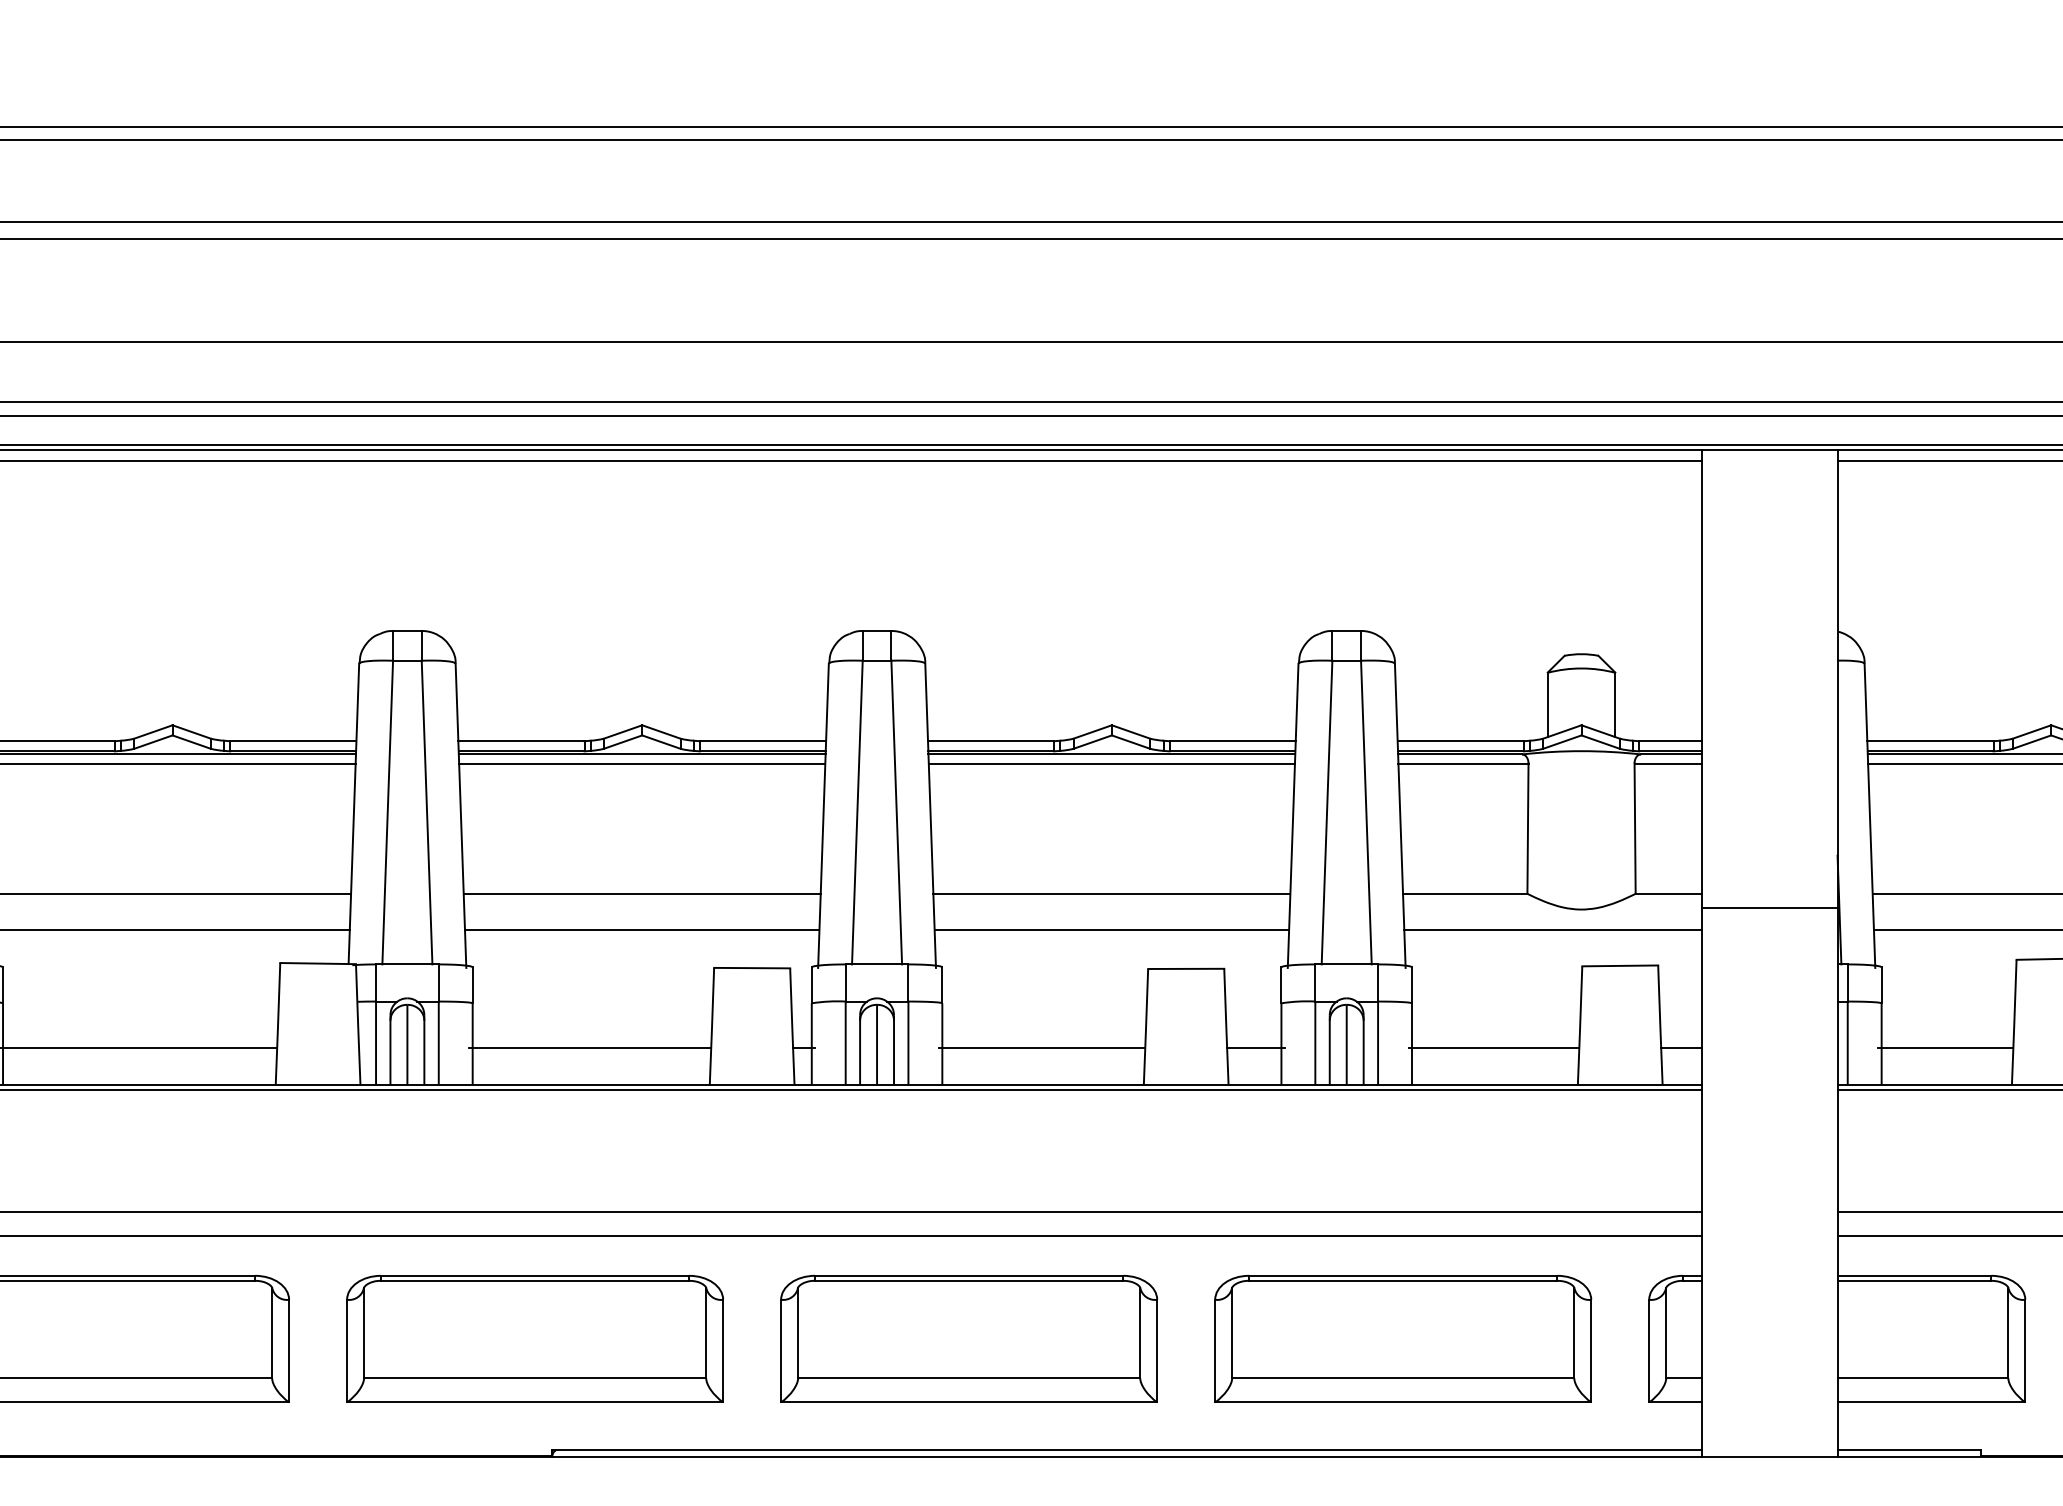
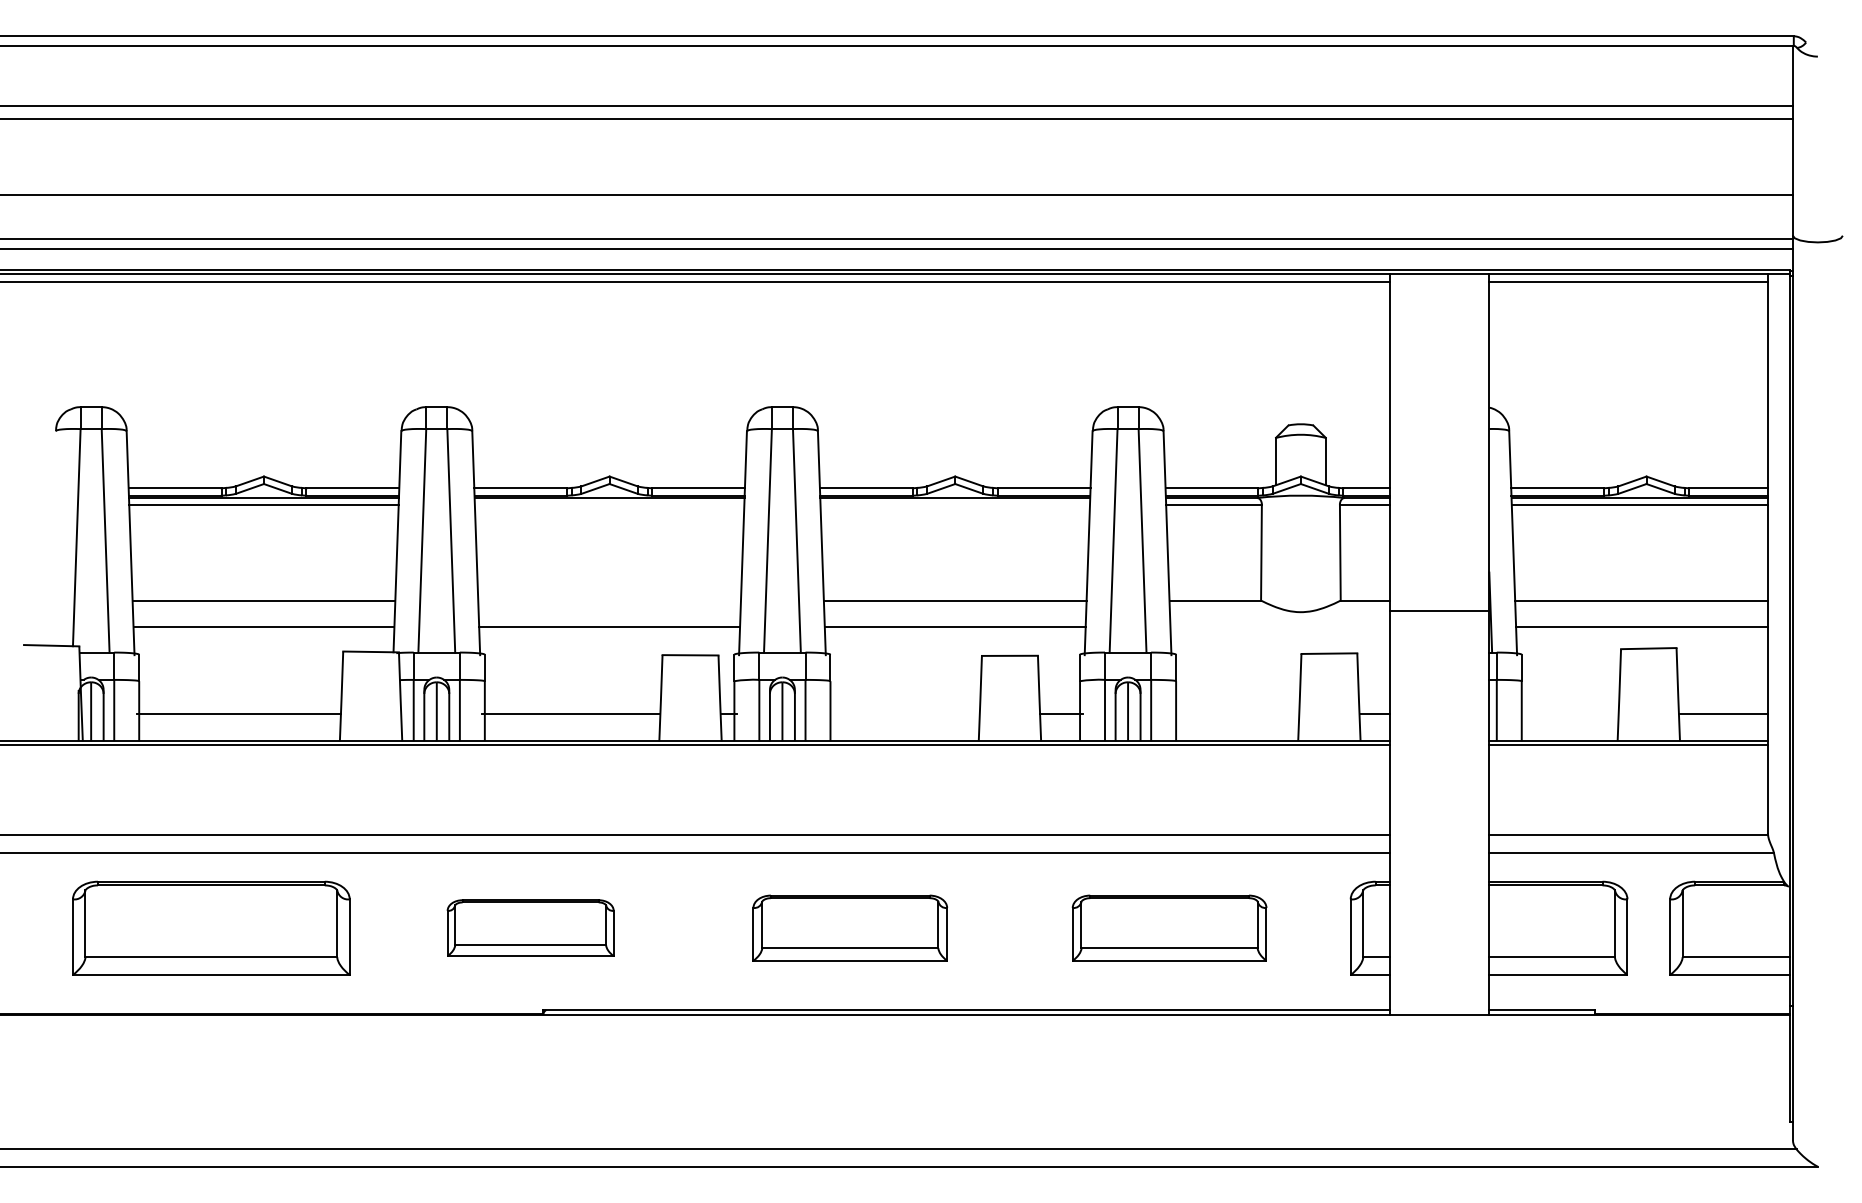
line: (642, 763) -> (609, 504), removed
line: (1112, 763) -> (955, 504), removed
line: (642, 893) -> (609, 600), removed
line: (1552, 930) -> (1279, 627), removed
line: (1041, 1048) -> (903, 714), removed
line: (1494, 1048) -> (1236, 714), removed
line: (1945, 1048) -> (1568, 714), removed
part: (534, 1338) -> (530, 927), size x0.6
part: (969, 1338) -> (850, 927), size x0.7
part: (1402, 1338) -> (1169, 927), size x0.7

